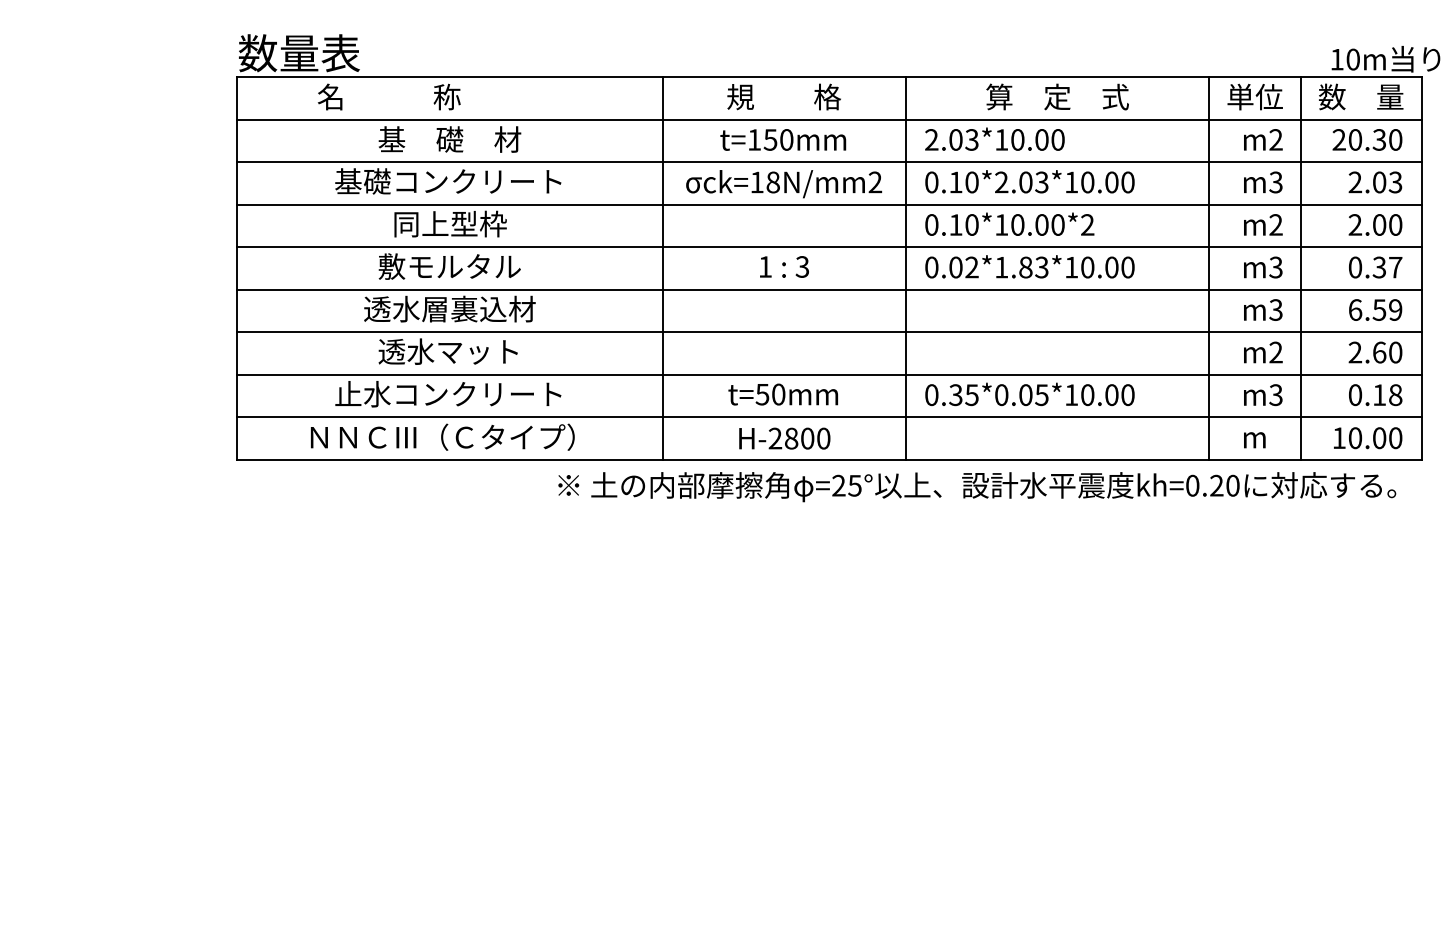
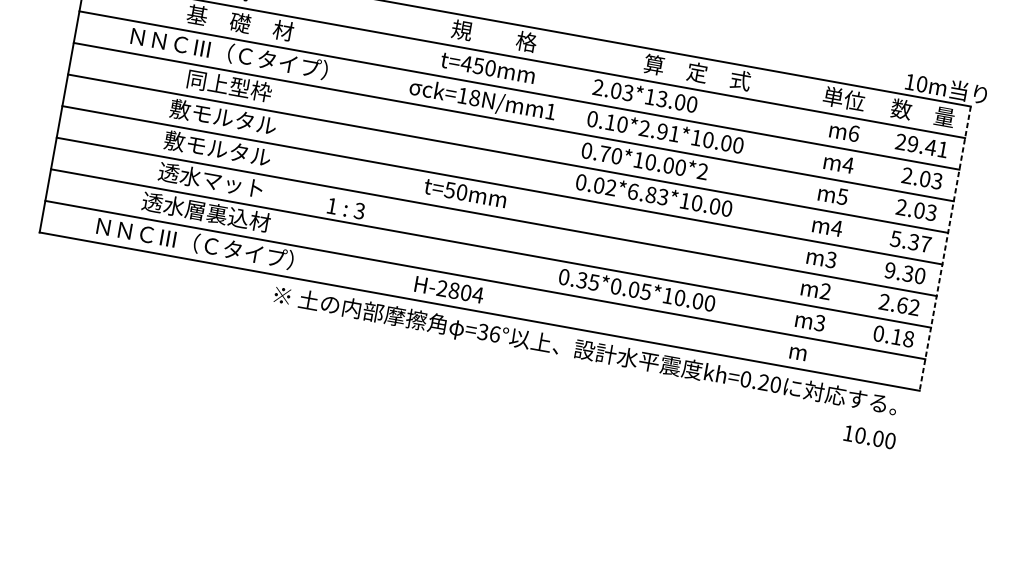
text: (754, 139) -> (466, 63), t=150mm -> t=450mm
text: (1017, 139) -> (662, 98), 2.03*10.00 -> 2.03*13.00
text: (1275, 139) -> (853, 133), m2 -> m6
text: (1375, 139) -> (927, 146), 20.30 -> 29.41
text: (442, 181) -> (229, 53), 基礎コンクリート -> ＮＮＣⅢ（Ｃタイプ）
text: (875, 182) -> (550, 111), ck=18N/mm2 -> ck=18N/mm1
text: (1033, 182) -> (668, 132), 0.10*2.03*10.00 -> 0.10*2.91*10.00
text: (1275, 182) -> (847, 165), m3 -> m4
text: (955, 224) -> (604, 153), 0.10*10.00*2 -> 0.70*10.00*2
text: (1275, 224) -> (842, 196), m2 -> m5
text: (1395, 224) -> (931, 212), 2.00 -> 2.03
text: (784, 266) -> (346, 208), moved
text: (1001, 267) -> (633, 191), 0.02*1.83*10.00 -> 0.02*6.83*10.00
text: (1275, 267) -> (836, 228), m3 -> m4
text: (1355, 267) -> (895, 239), 0.37 -> 5.37
line: (662, 268) -> (381, 147), removed
line: (905, 268) -> (561, 179), removed
line: (1209, 268) -> (787, 220), removed
line: (1300, 268) -> (854, 232), removed
line: (1422, 269) -> (945, 249), solid -> dashed
text: (449, 308) -> (217, 148), 透水層裏込材 -> 敷モルタル
text: (1375, 309) -> (905, 272), 6.59 -> 9.30
text: (1395, 352) -> (914, 307), 2.60 -> 2.62
text: (448, 393) -> (205, 211), 止水コンクリート -> 透水層裏込材
text: (782, 394) -> (464, 192), moved
text: (823, 438) -> (477, 294), H-2800 -> H-2804
text: (1368, 438) -> (870, 437), moved
text: (846, 485) -> (488, 332), =25° -> =36°

